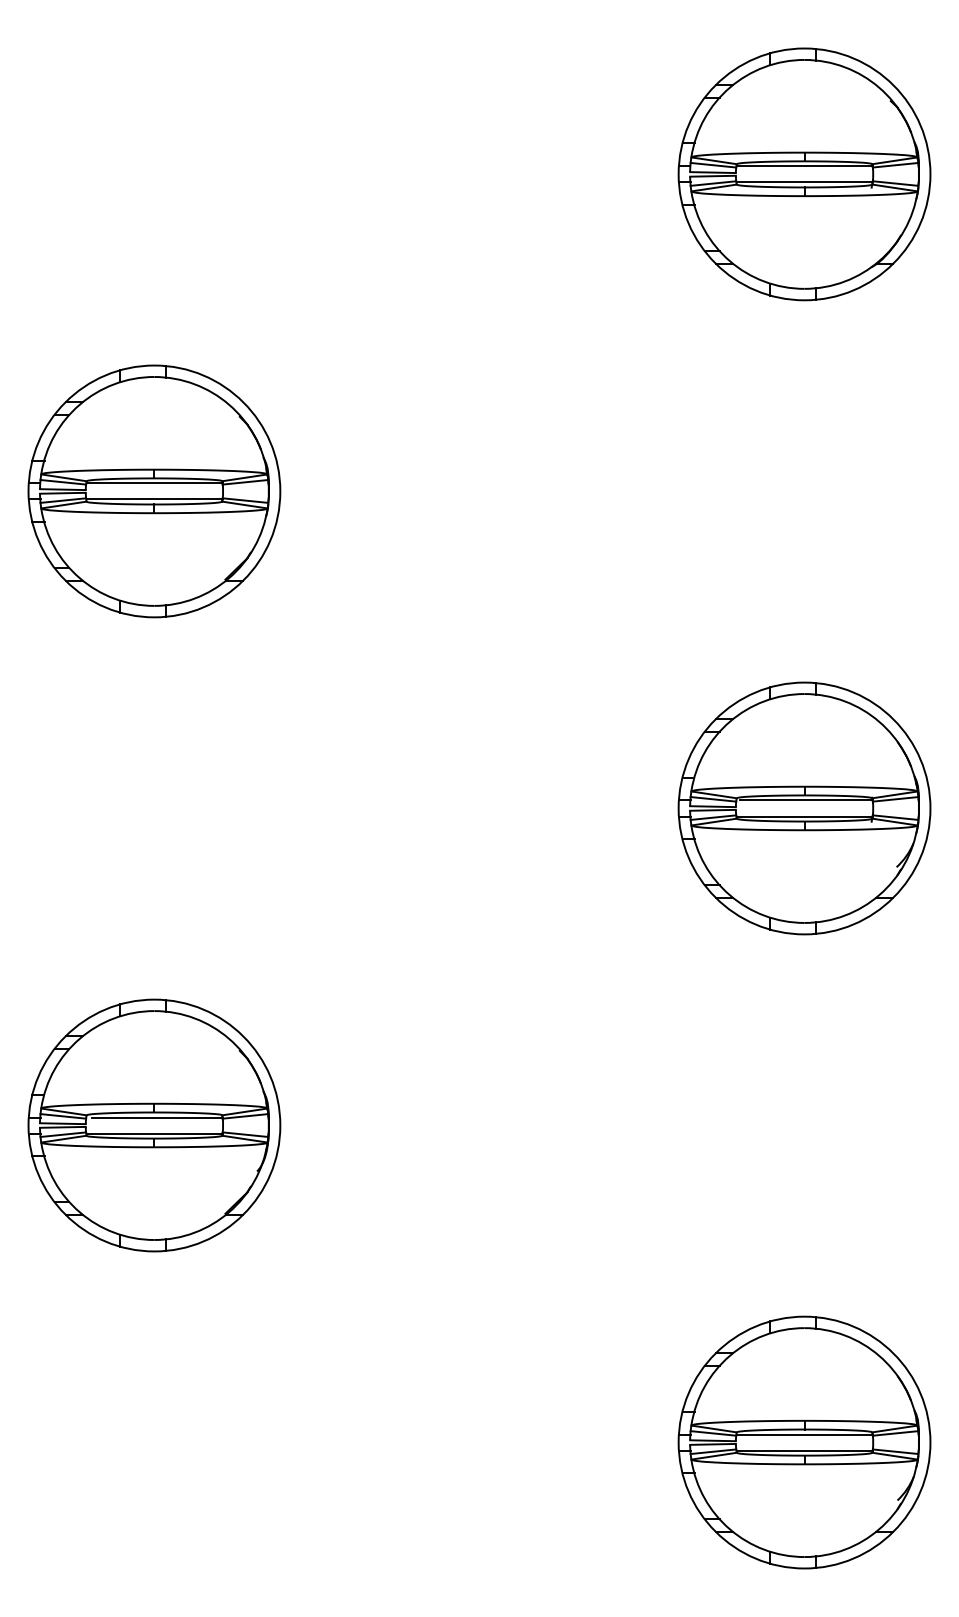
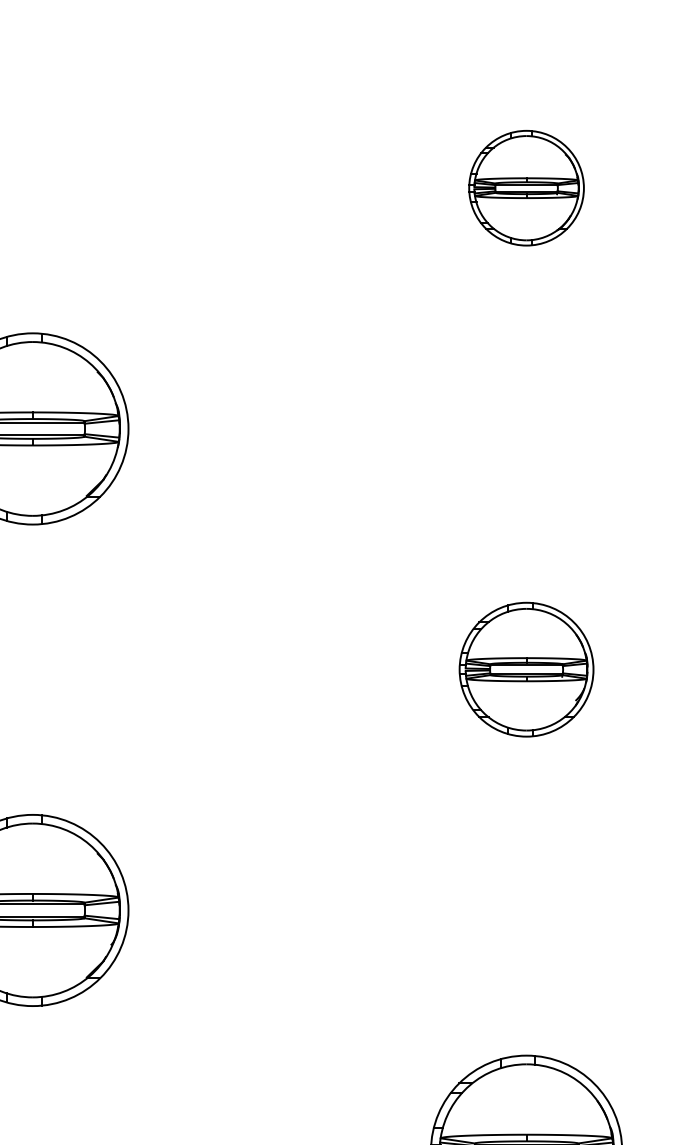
part: (804, 174) -> (526, 188), size x0.6
part: (804, 808) -> (526, 669), size x0.7

